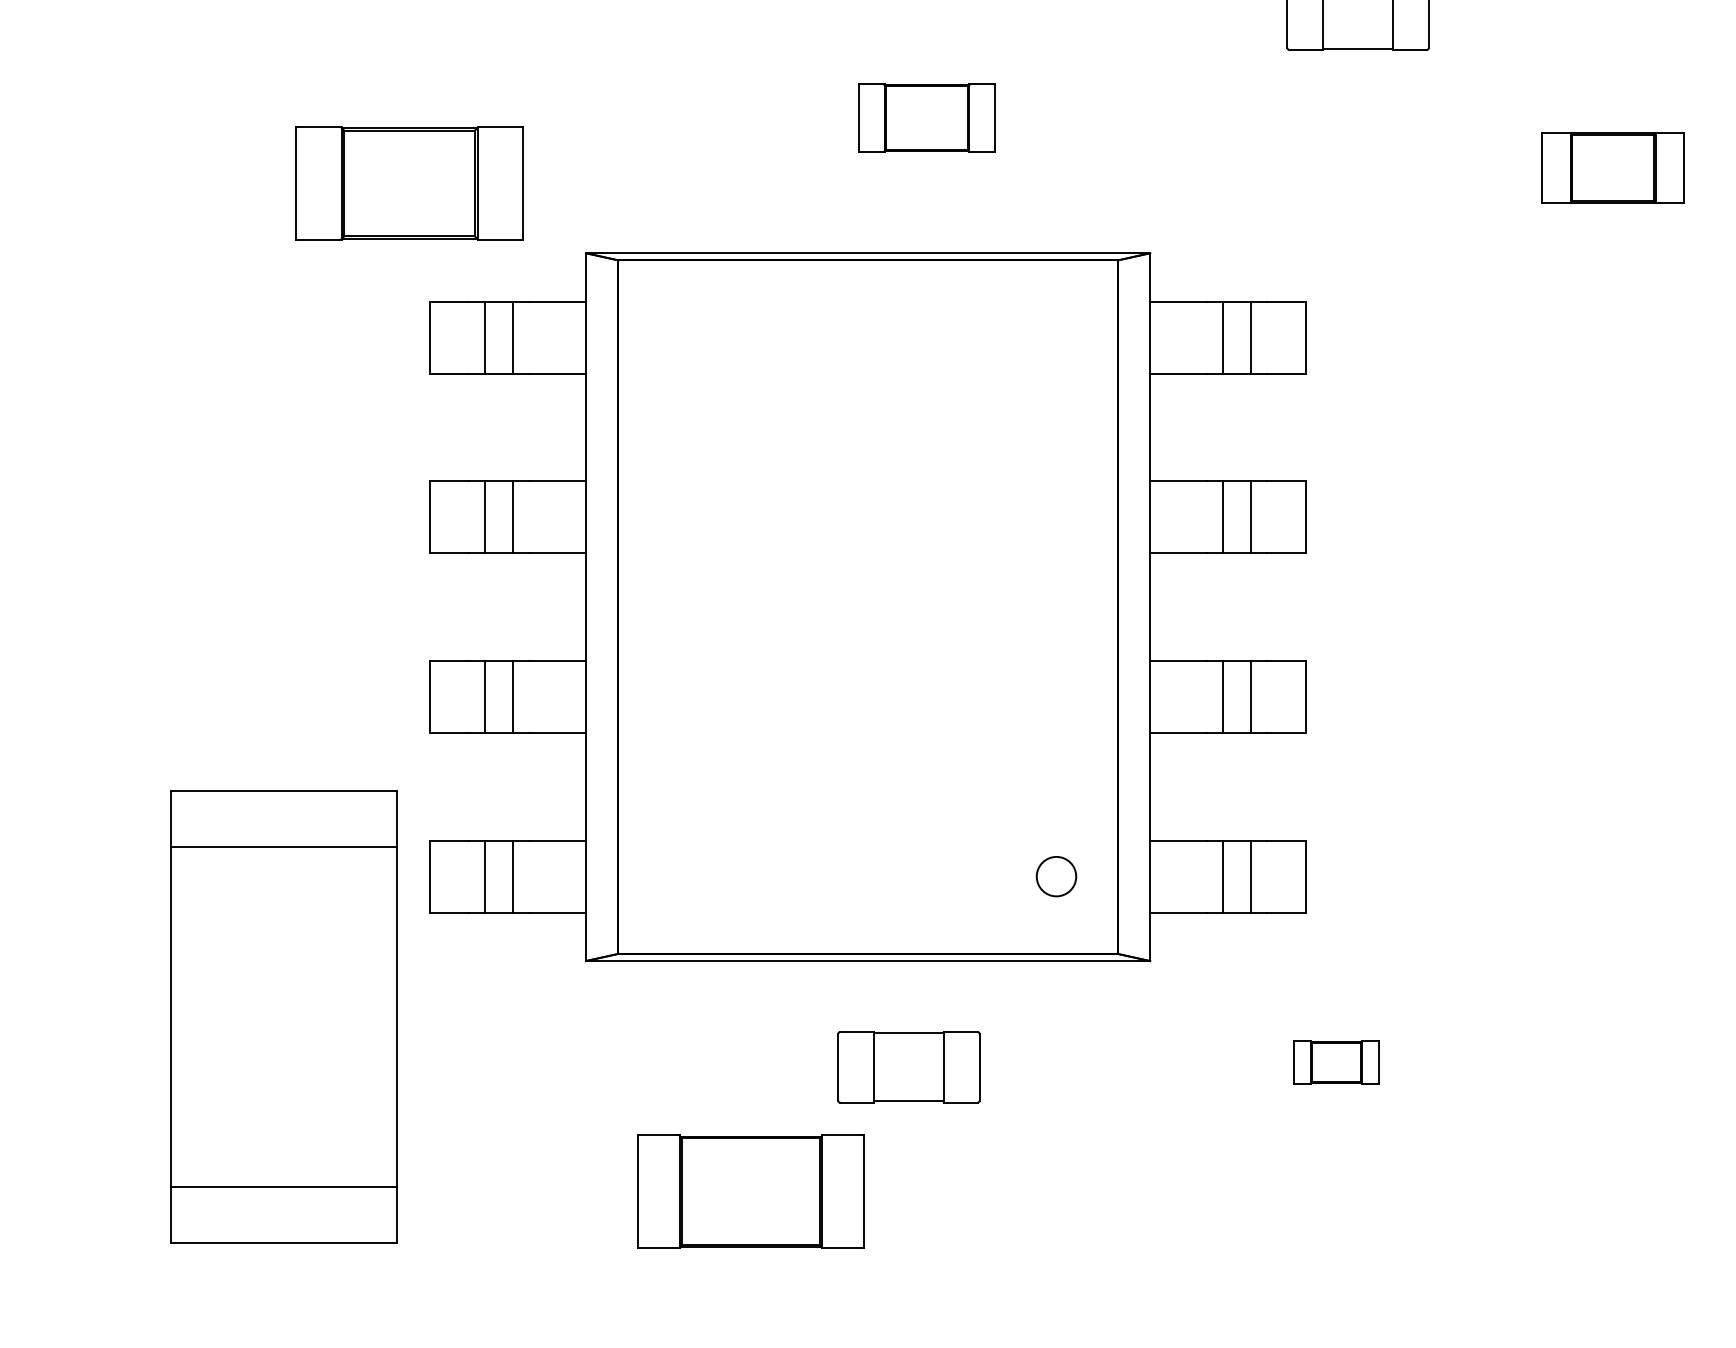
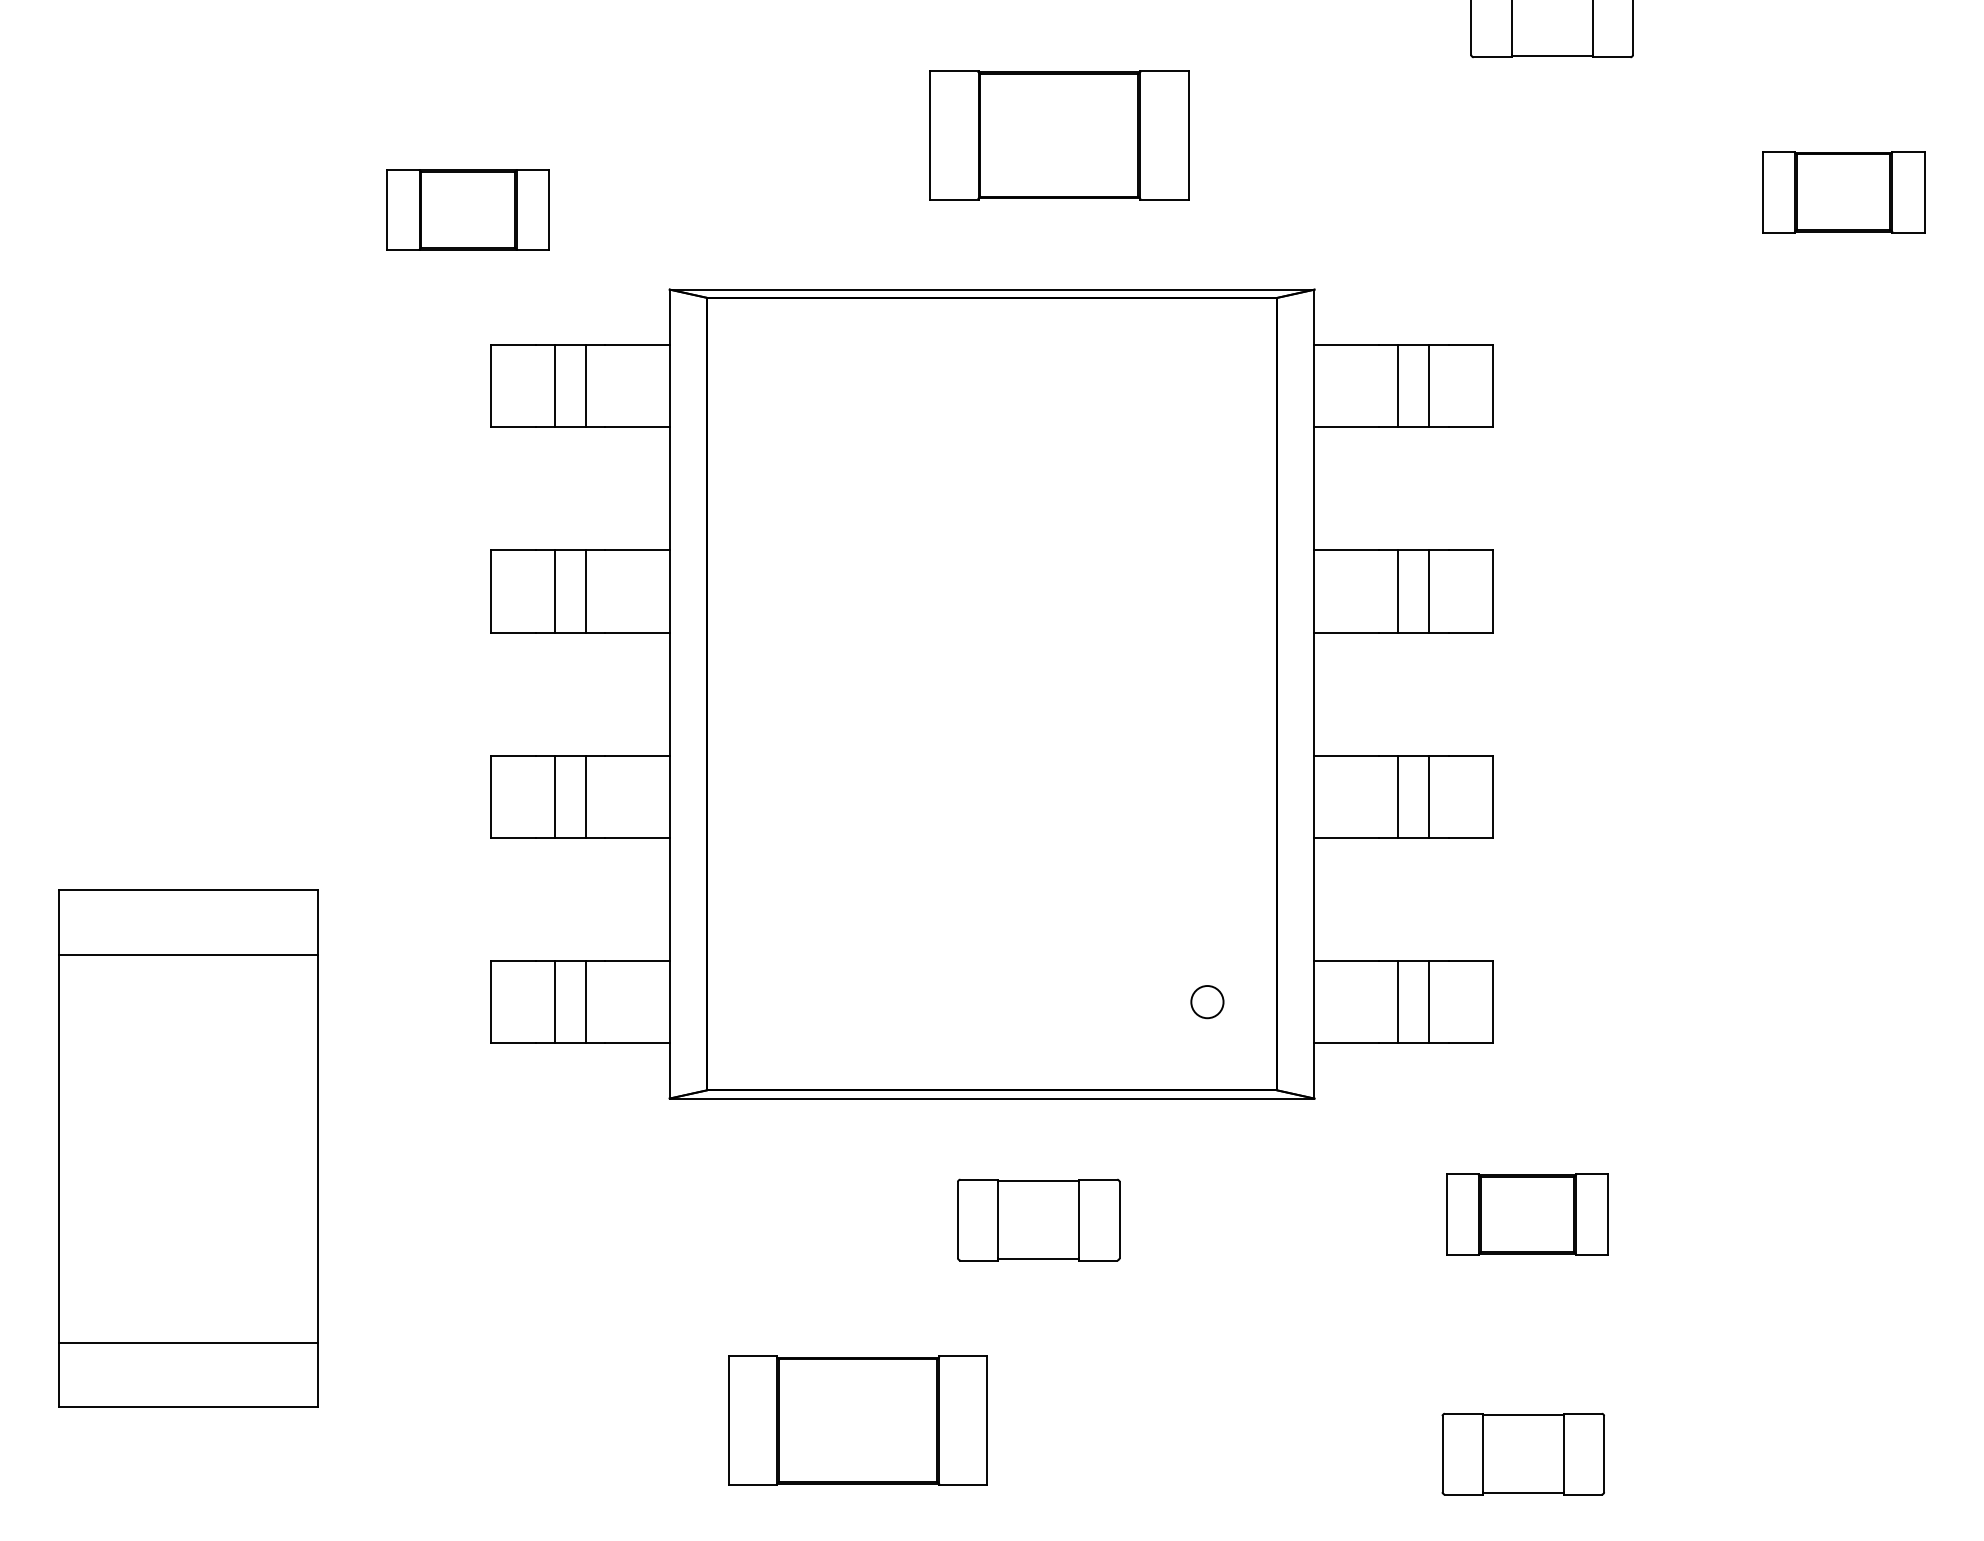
part: (926, 118) -> (1058, 135), size x1.67
part: (409, 183) -> (467, 209), size x0.62
circle: (1056, 876) -> (1207, 1001), size x0.71
part: (283, 1016) -> (187, 1148), moved
part: (1336, 1062) -> (1527, 1214), size x1.67
part: (750, 1191) -> (857, 1420), moved
part: (1332, 1272) -> (1522, 1454), added

